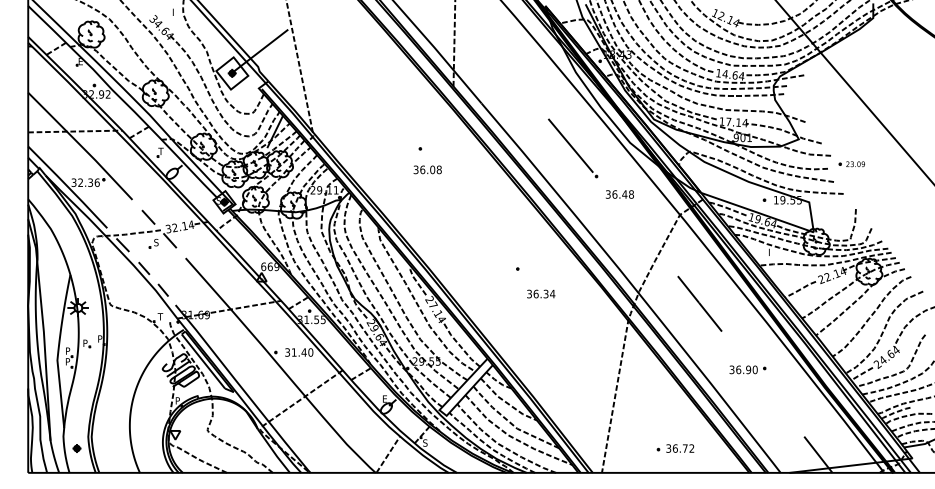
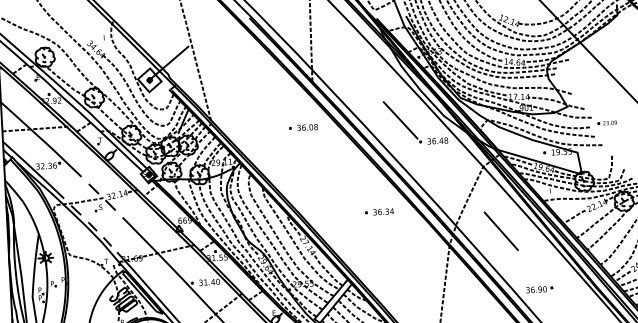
text: (427, 169) -> (307, 127), moved
text: (619, 194) -> (437, 141), moved
text: (541, 293) -> (383, 211), moved
part: (747, 369) -> (539, 289), moved

